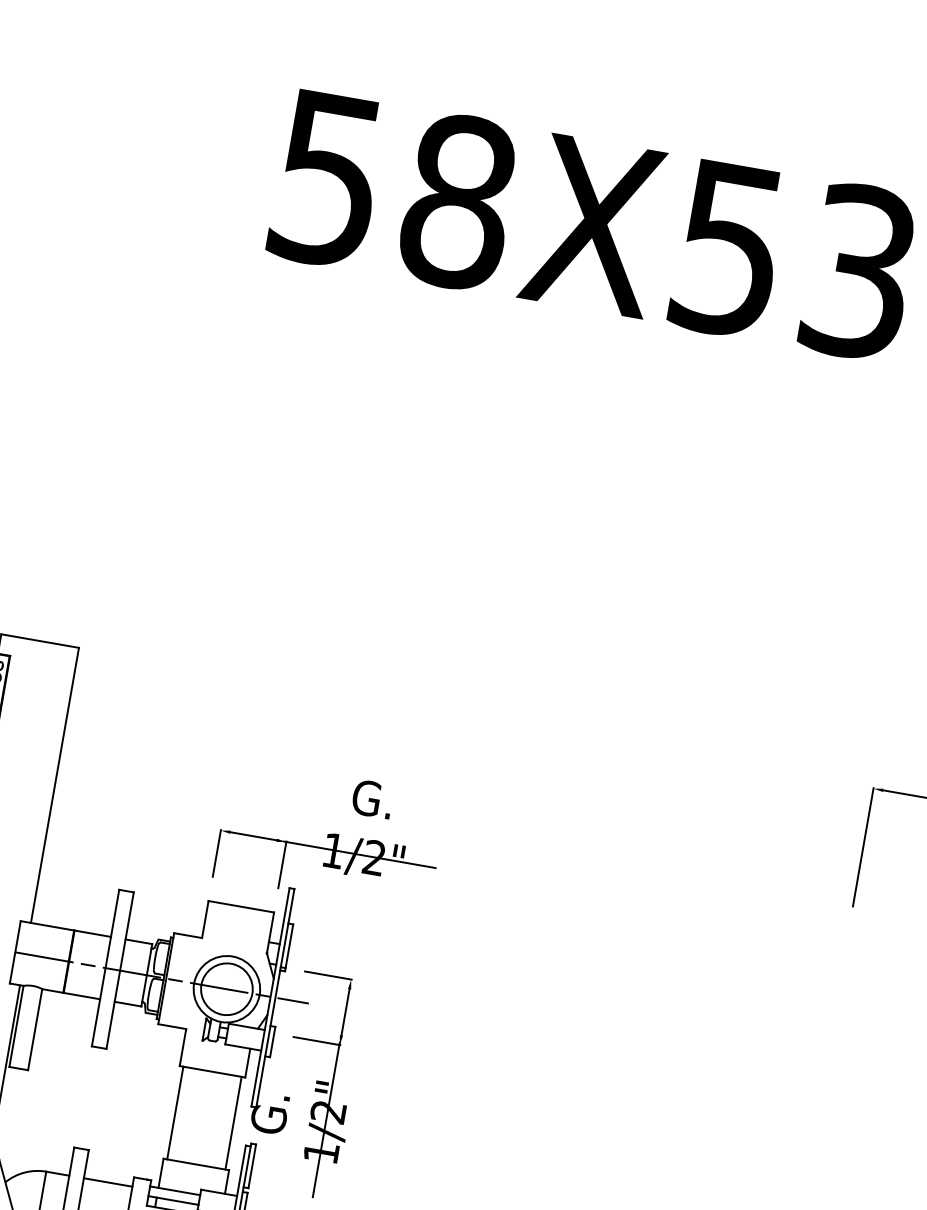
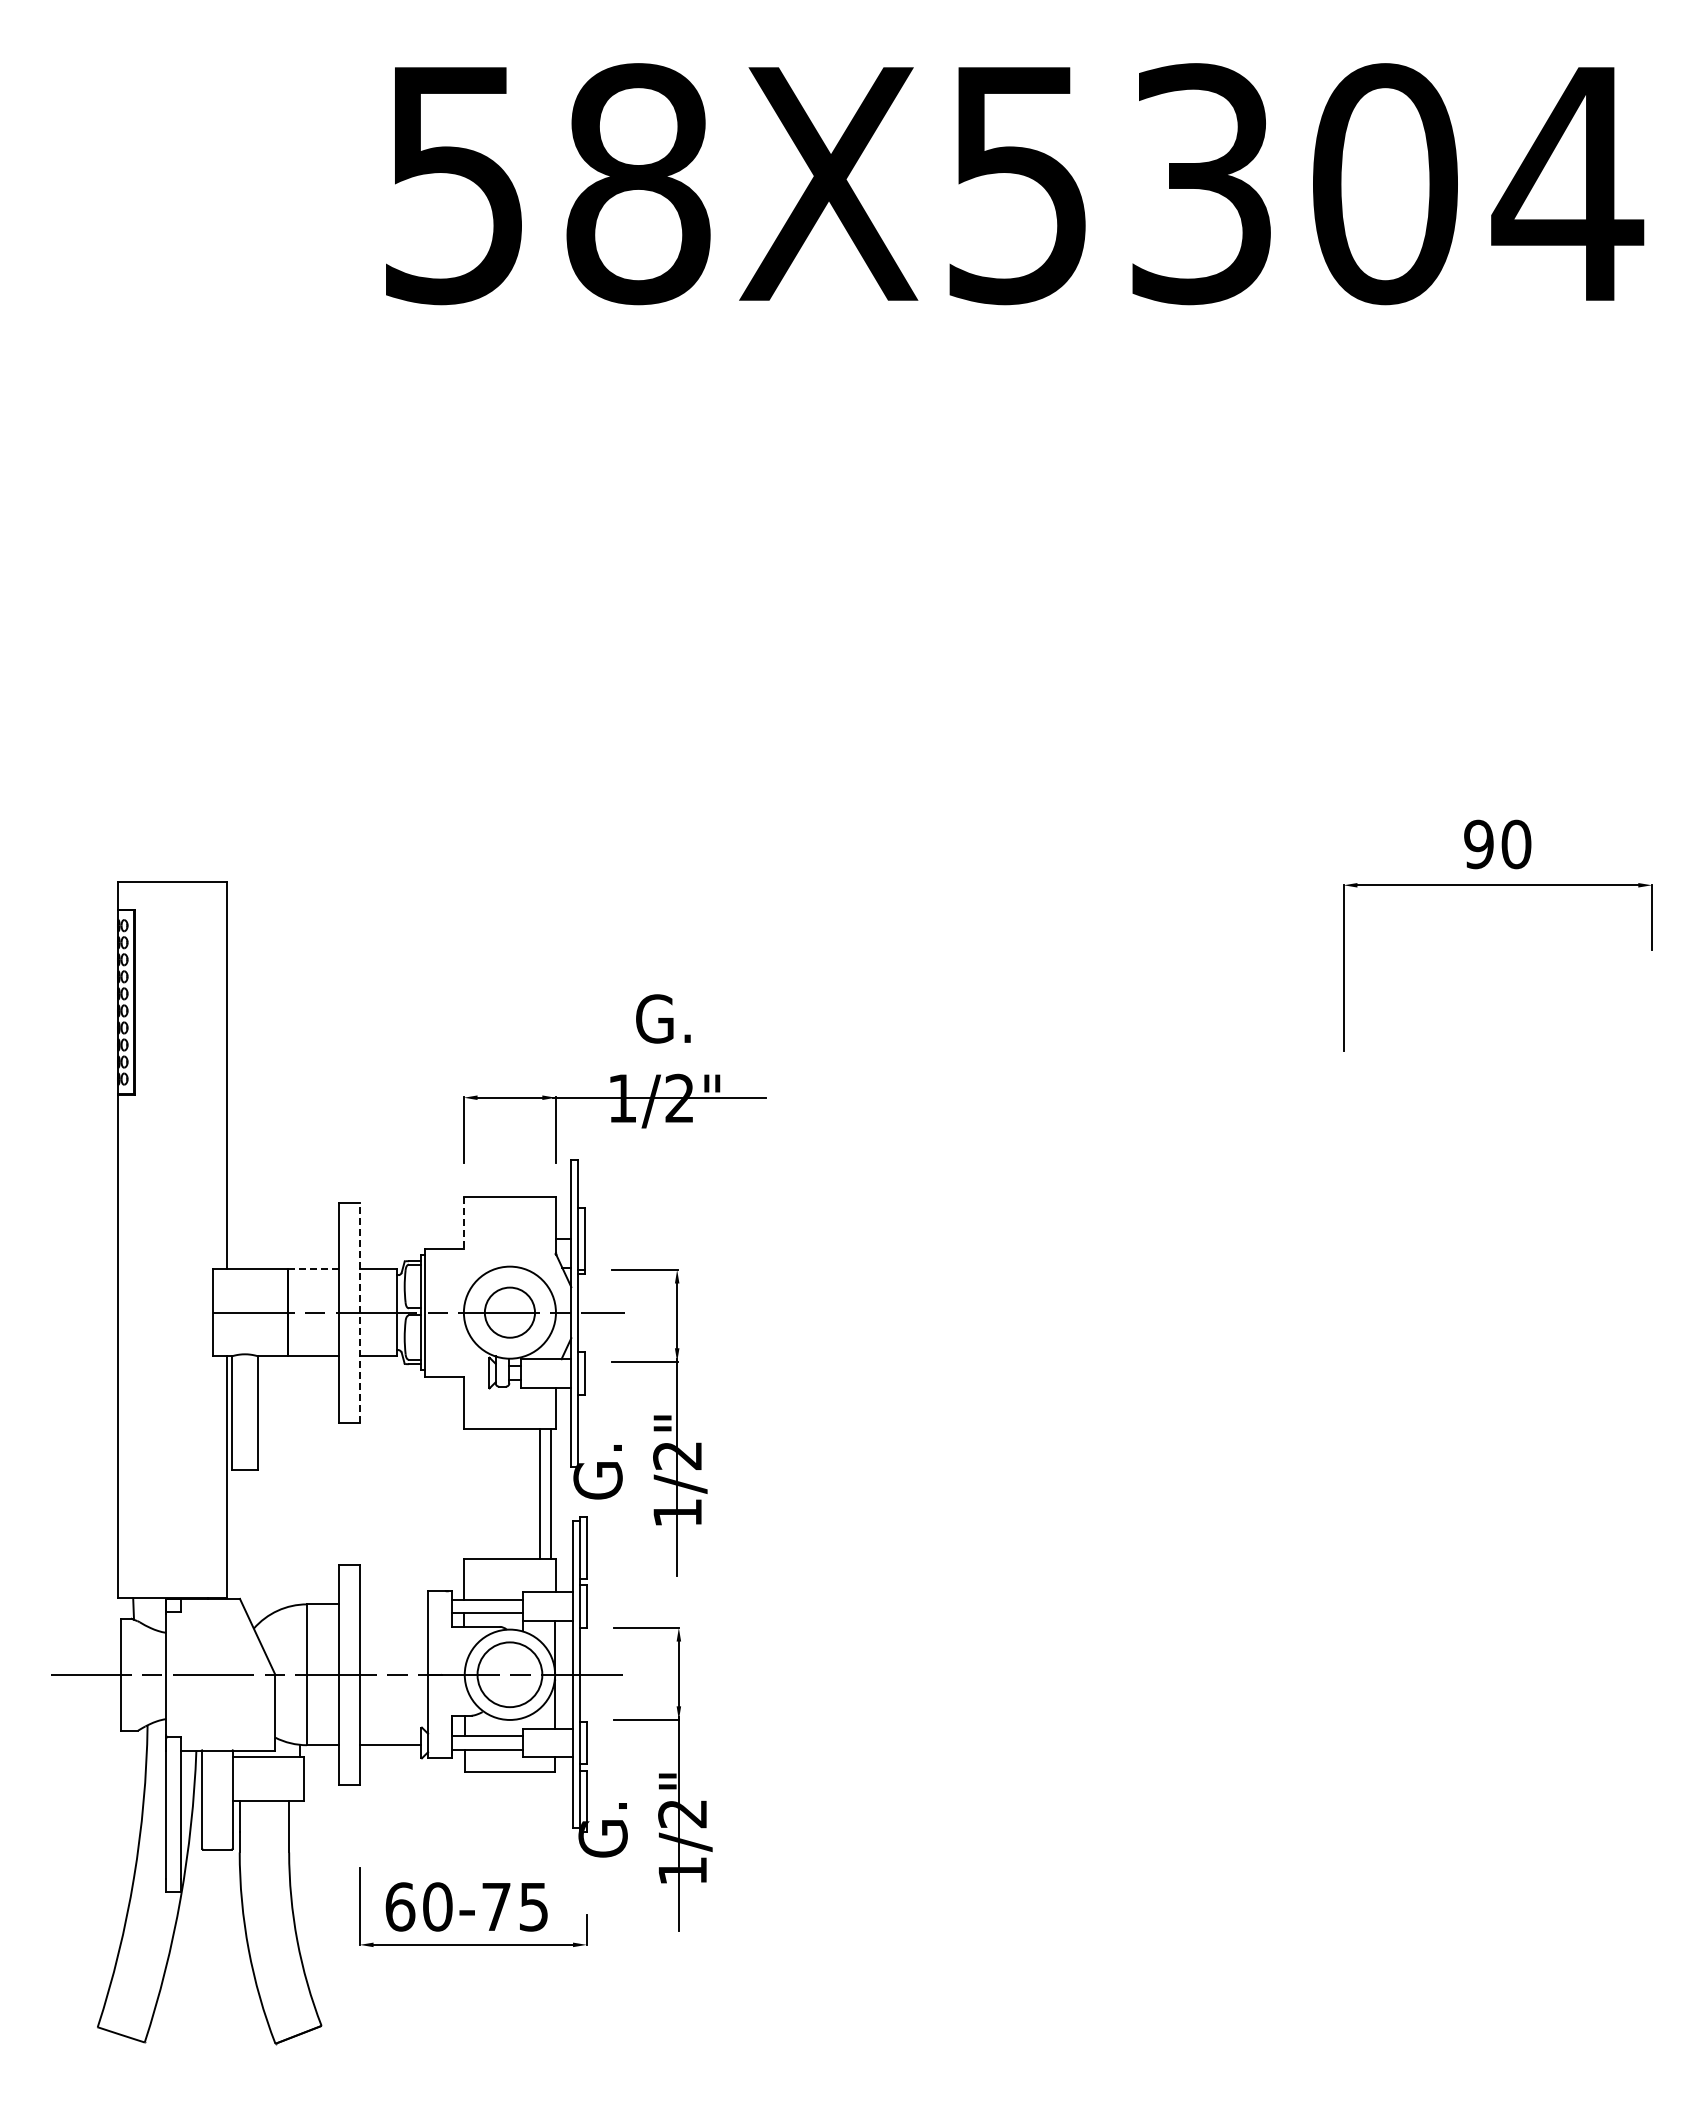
line: (205, 919) -> (463, 1222), solid -> dashed
line: (92, 933) -> (313, 1268), solid -> dashed
line: (119, 970) -> (359, 1312), solid -> dashed
circle: (226, 989) -> (509, 1312), size x0.7
line: (175, 1112) -> (540, 1493), moved
line: (107, 1182) -> (393, 1604), removed

